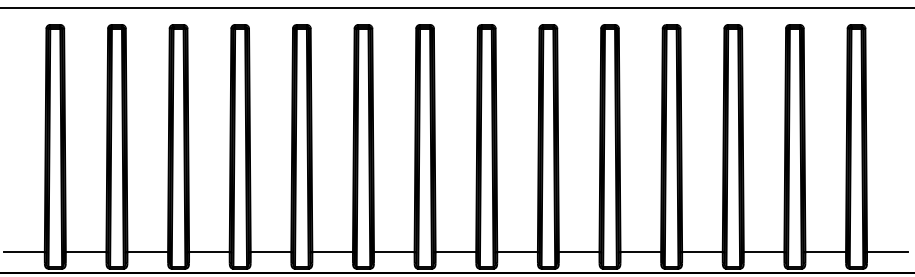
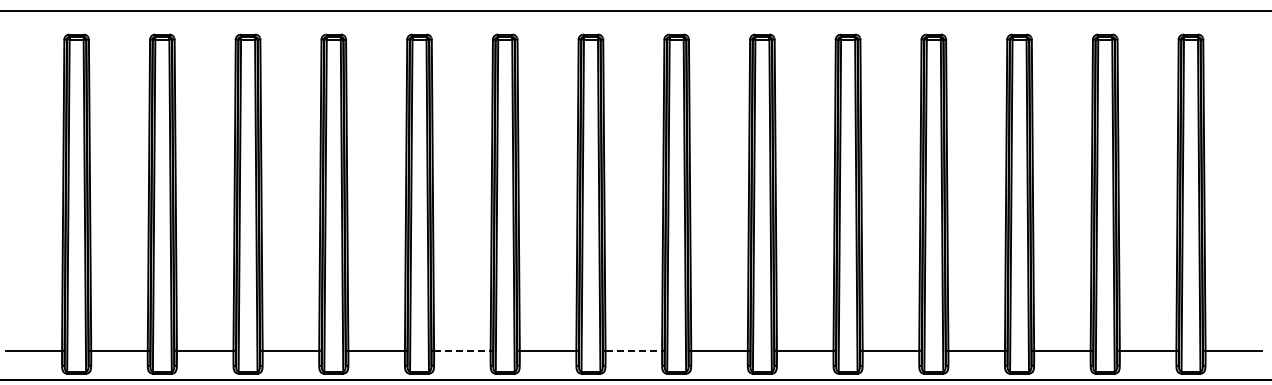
line: (332, 252) -> (462, 350), solid -> dashed
line: (456, 252) -> (634, 350), solid -> dashed

